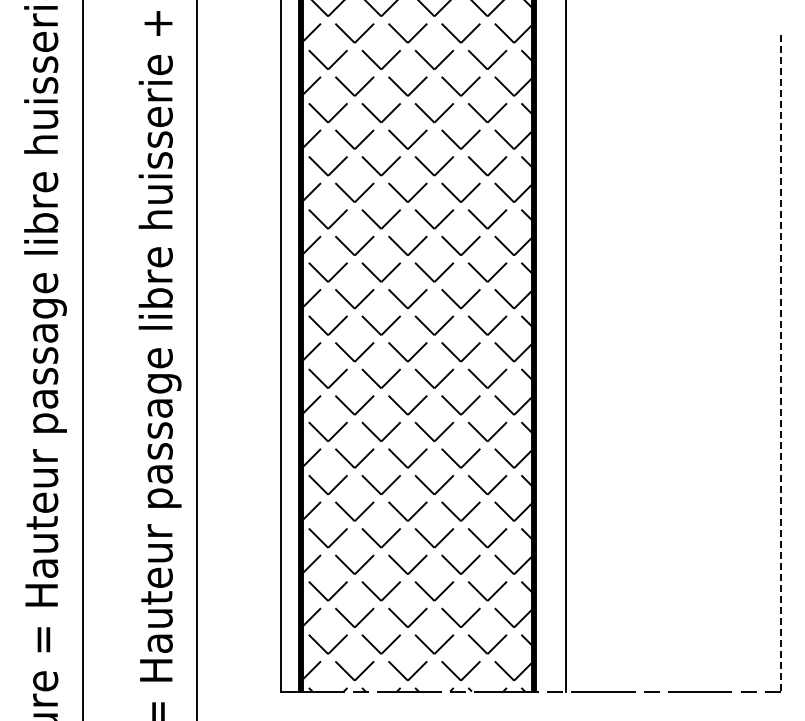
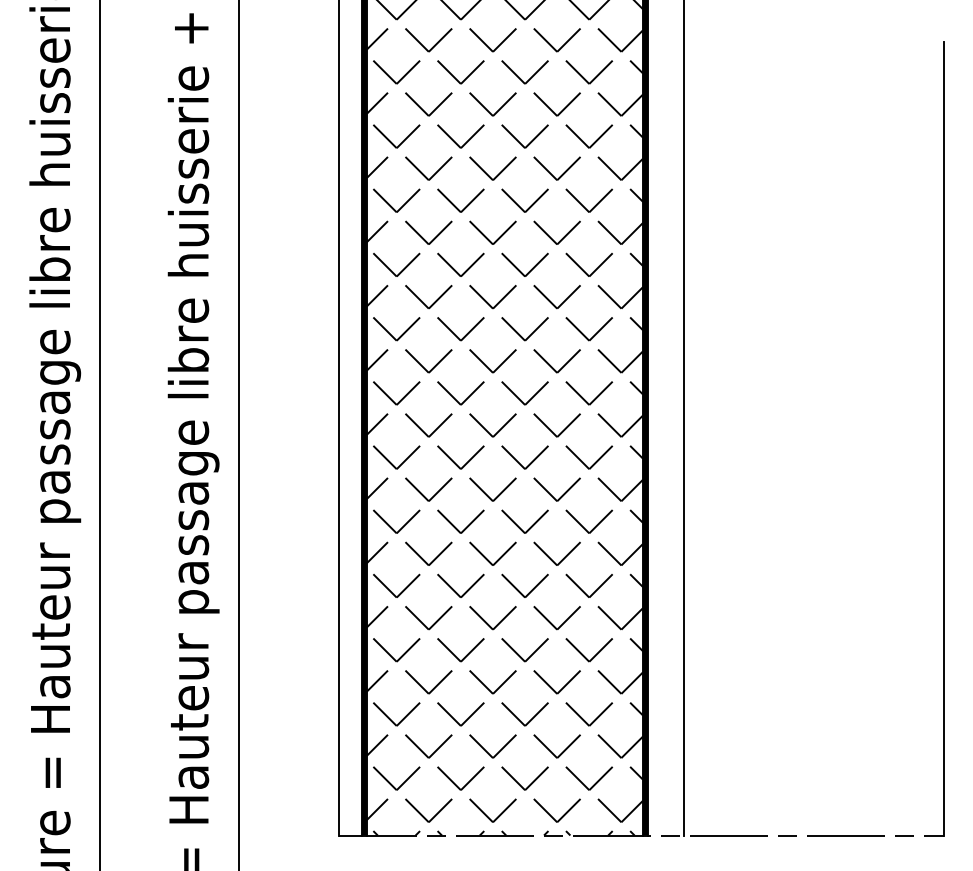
line: (780, 363) -> (943, 439), dashed -> solid

